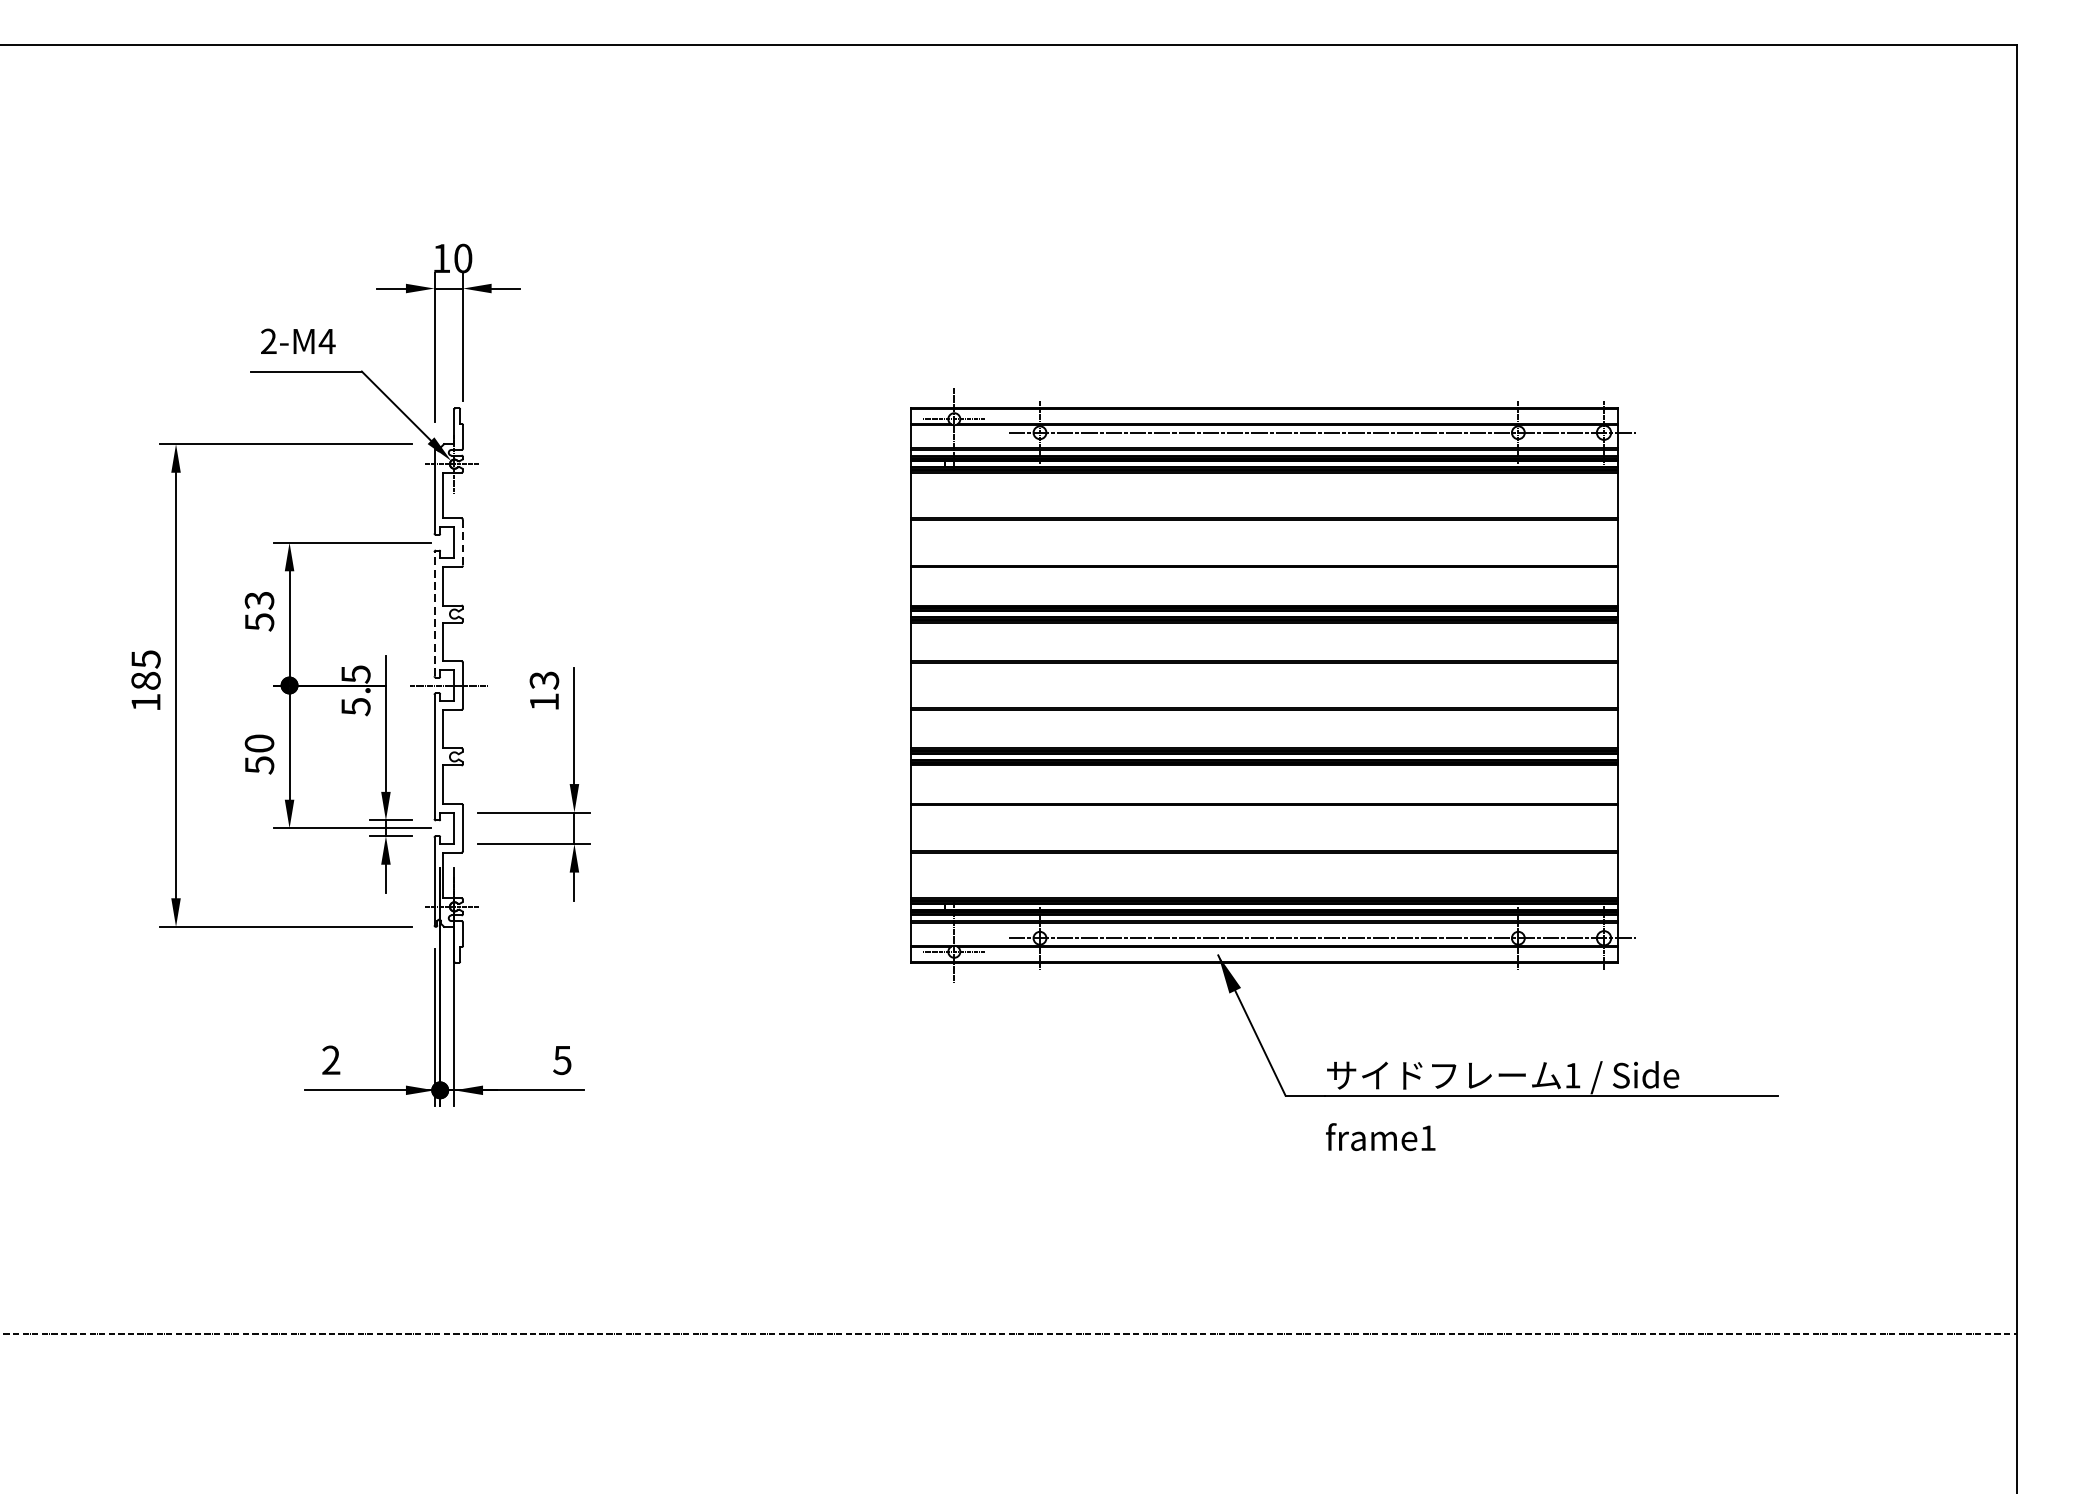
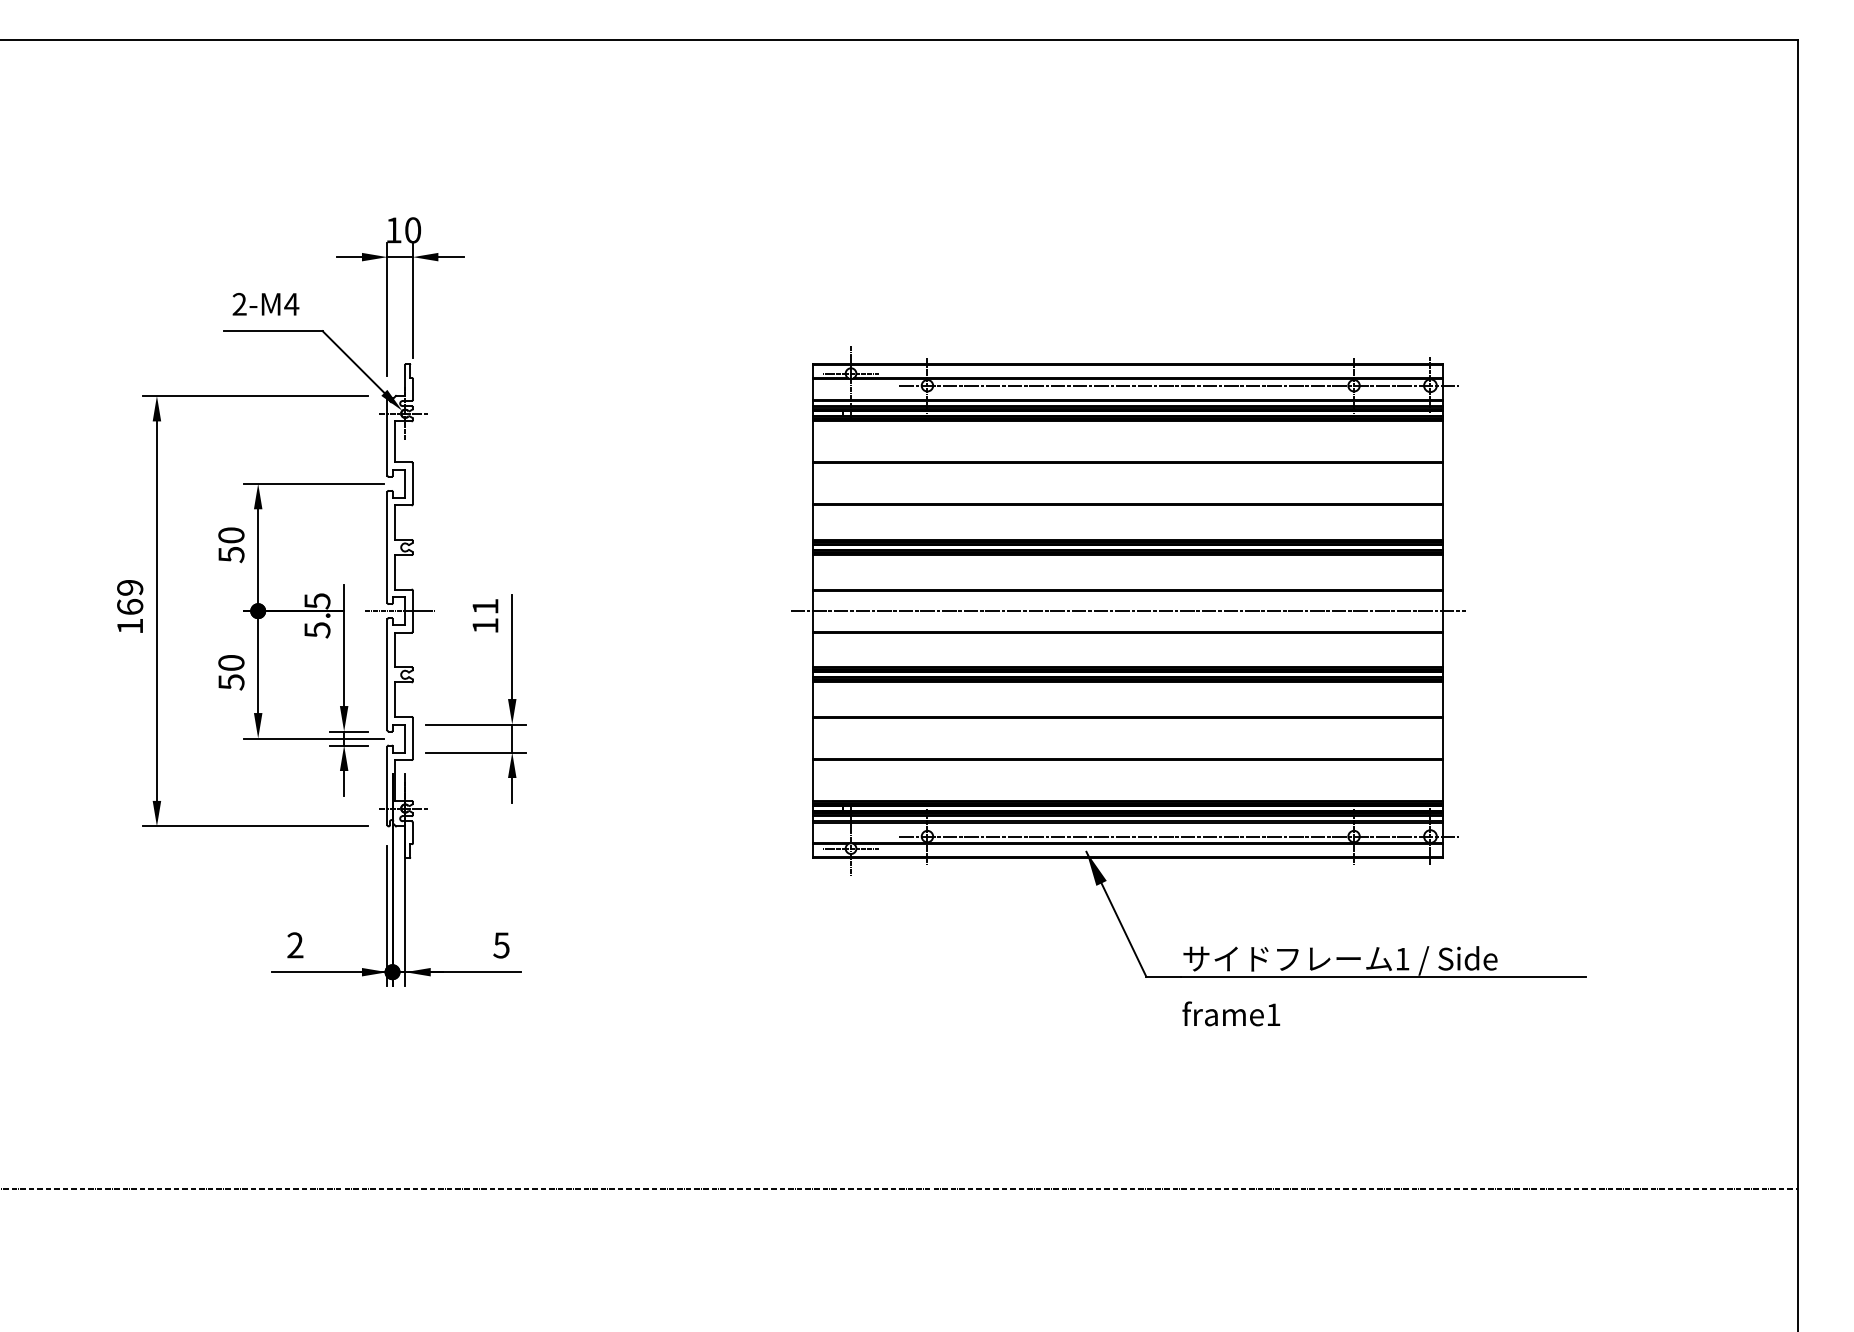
line: (462, 543) -> (412, 484), dashed -> solid
text: (259, 600) -> (231, 535), 53 -> 50
line: (434, 613) -> (387, 546), dashed -> solid
text: (146, 670) -> (130, 597), 185 -> 169
text: (544, 680) -> (485, 606), 13 -> 11
line: (1264, 685) -> (1127, 611), added

